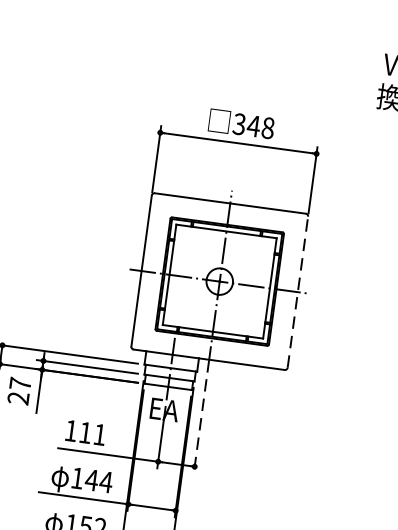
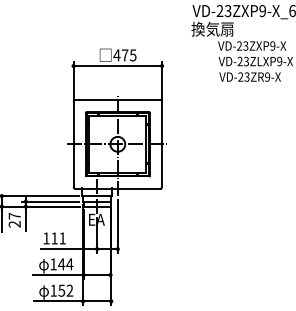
text: (252, 126) -> (124, 55), 348 -> 475
line: (298, 292) -> (162, 144), dashed -> solid
line: (199, 426) -> (117, 226), dashed -> solid

